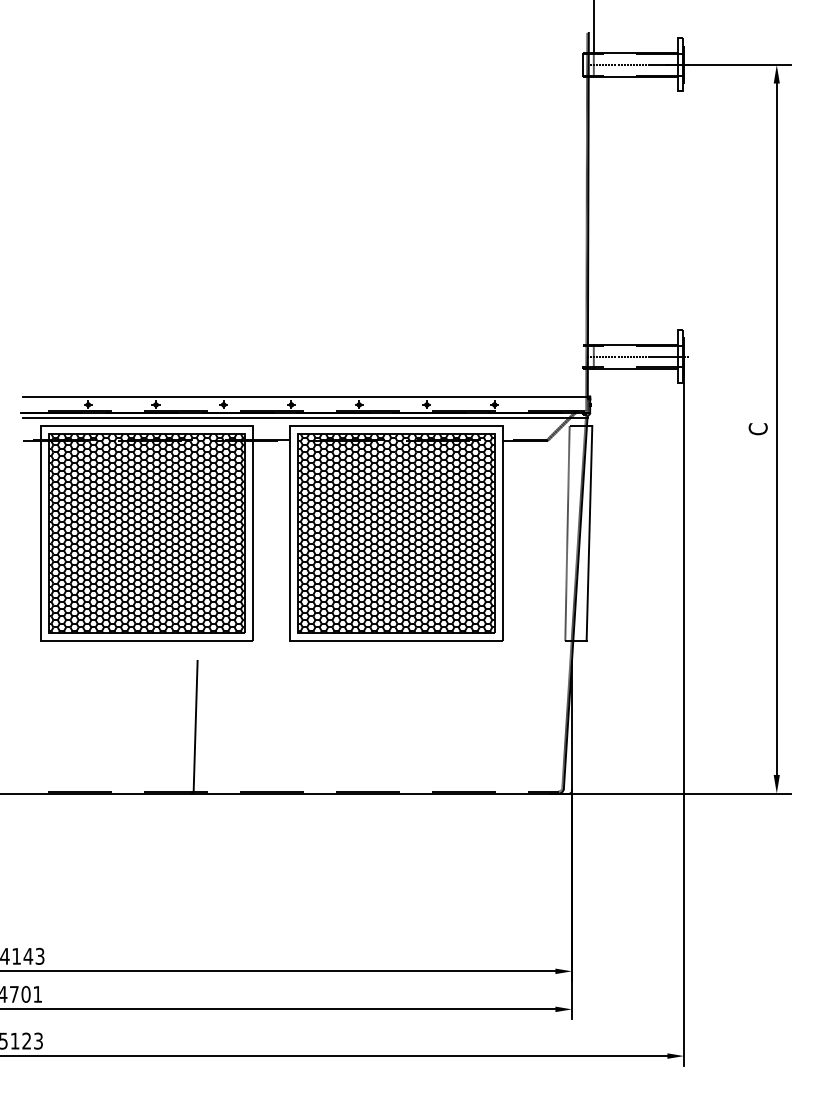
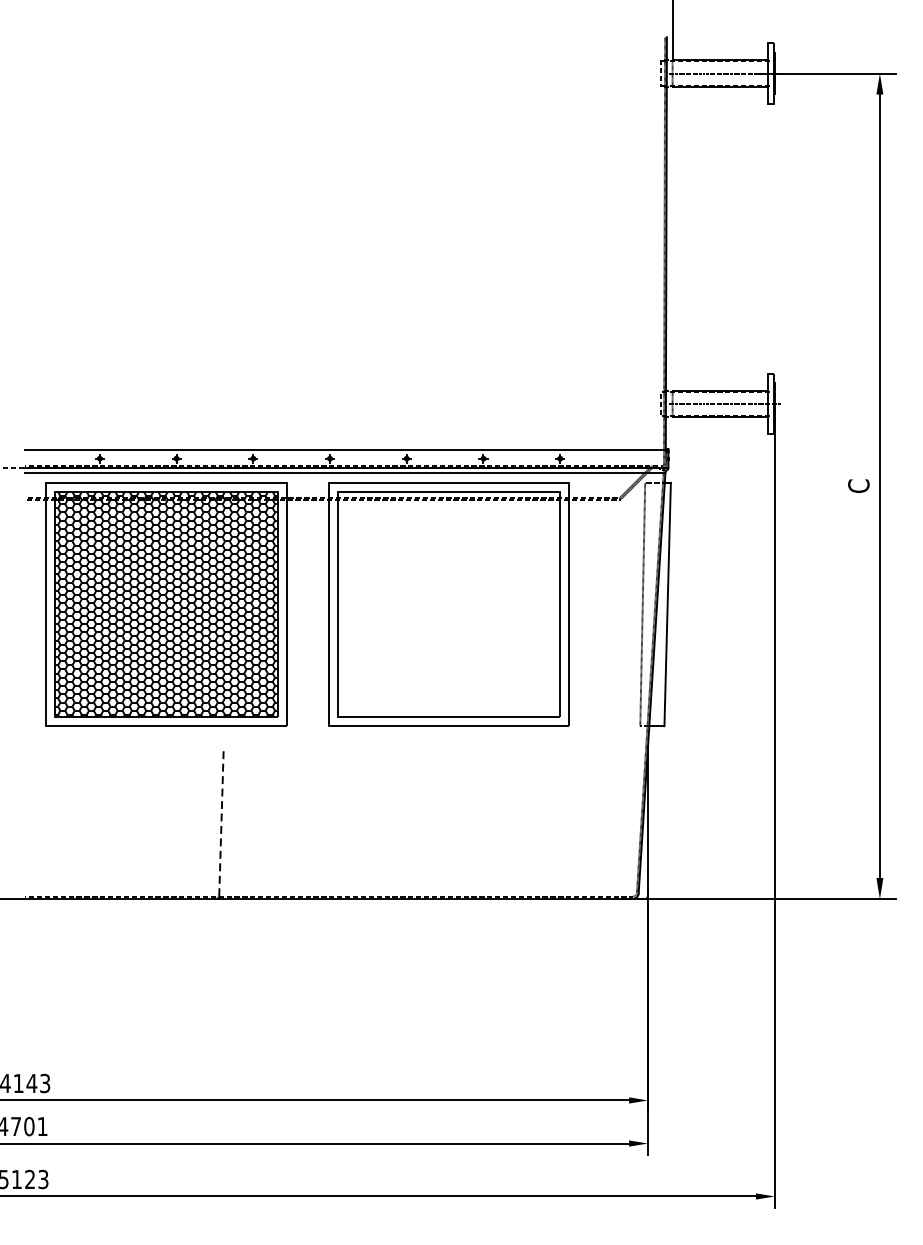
hatch: (396, 533) -> (449, 604), removed
line: (195, 725) -> (221, 821), solid -> dashed

